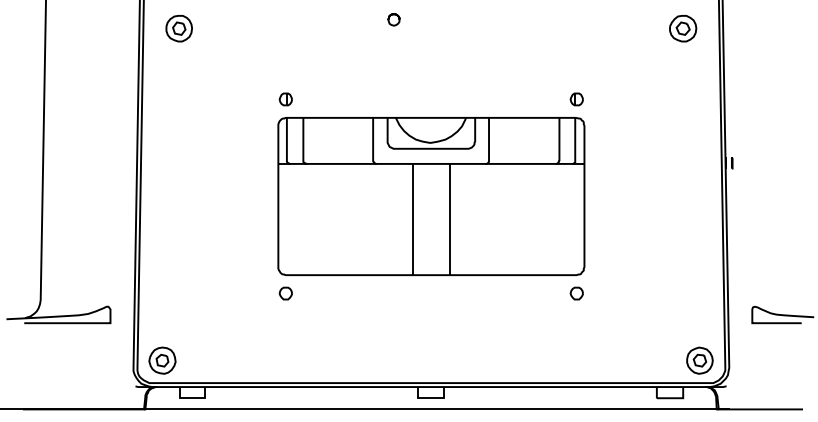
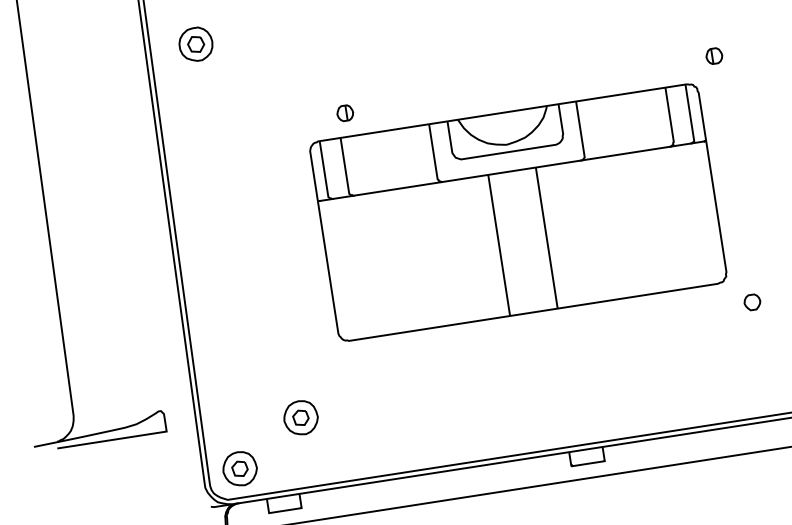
part: (431, 196) -> (518, 212), moved
part: (285, 293) -> (382, 359), removed
part: (215, 328) -> (300, 417), added

